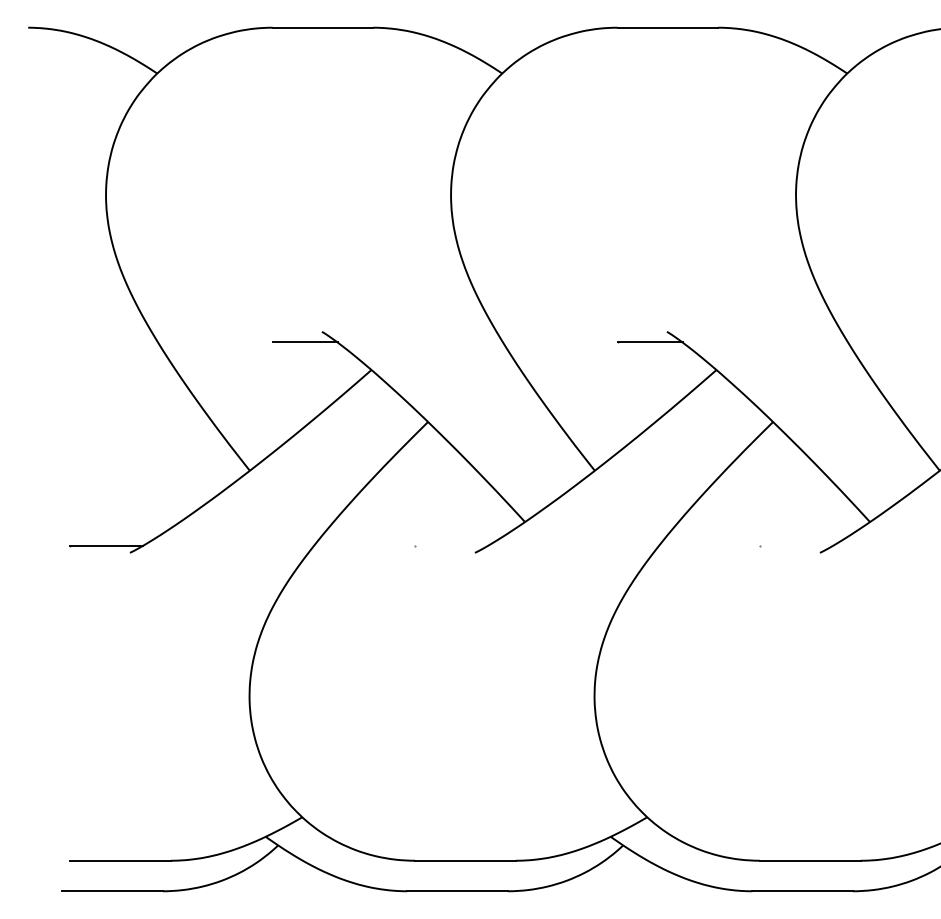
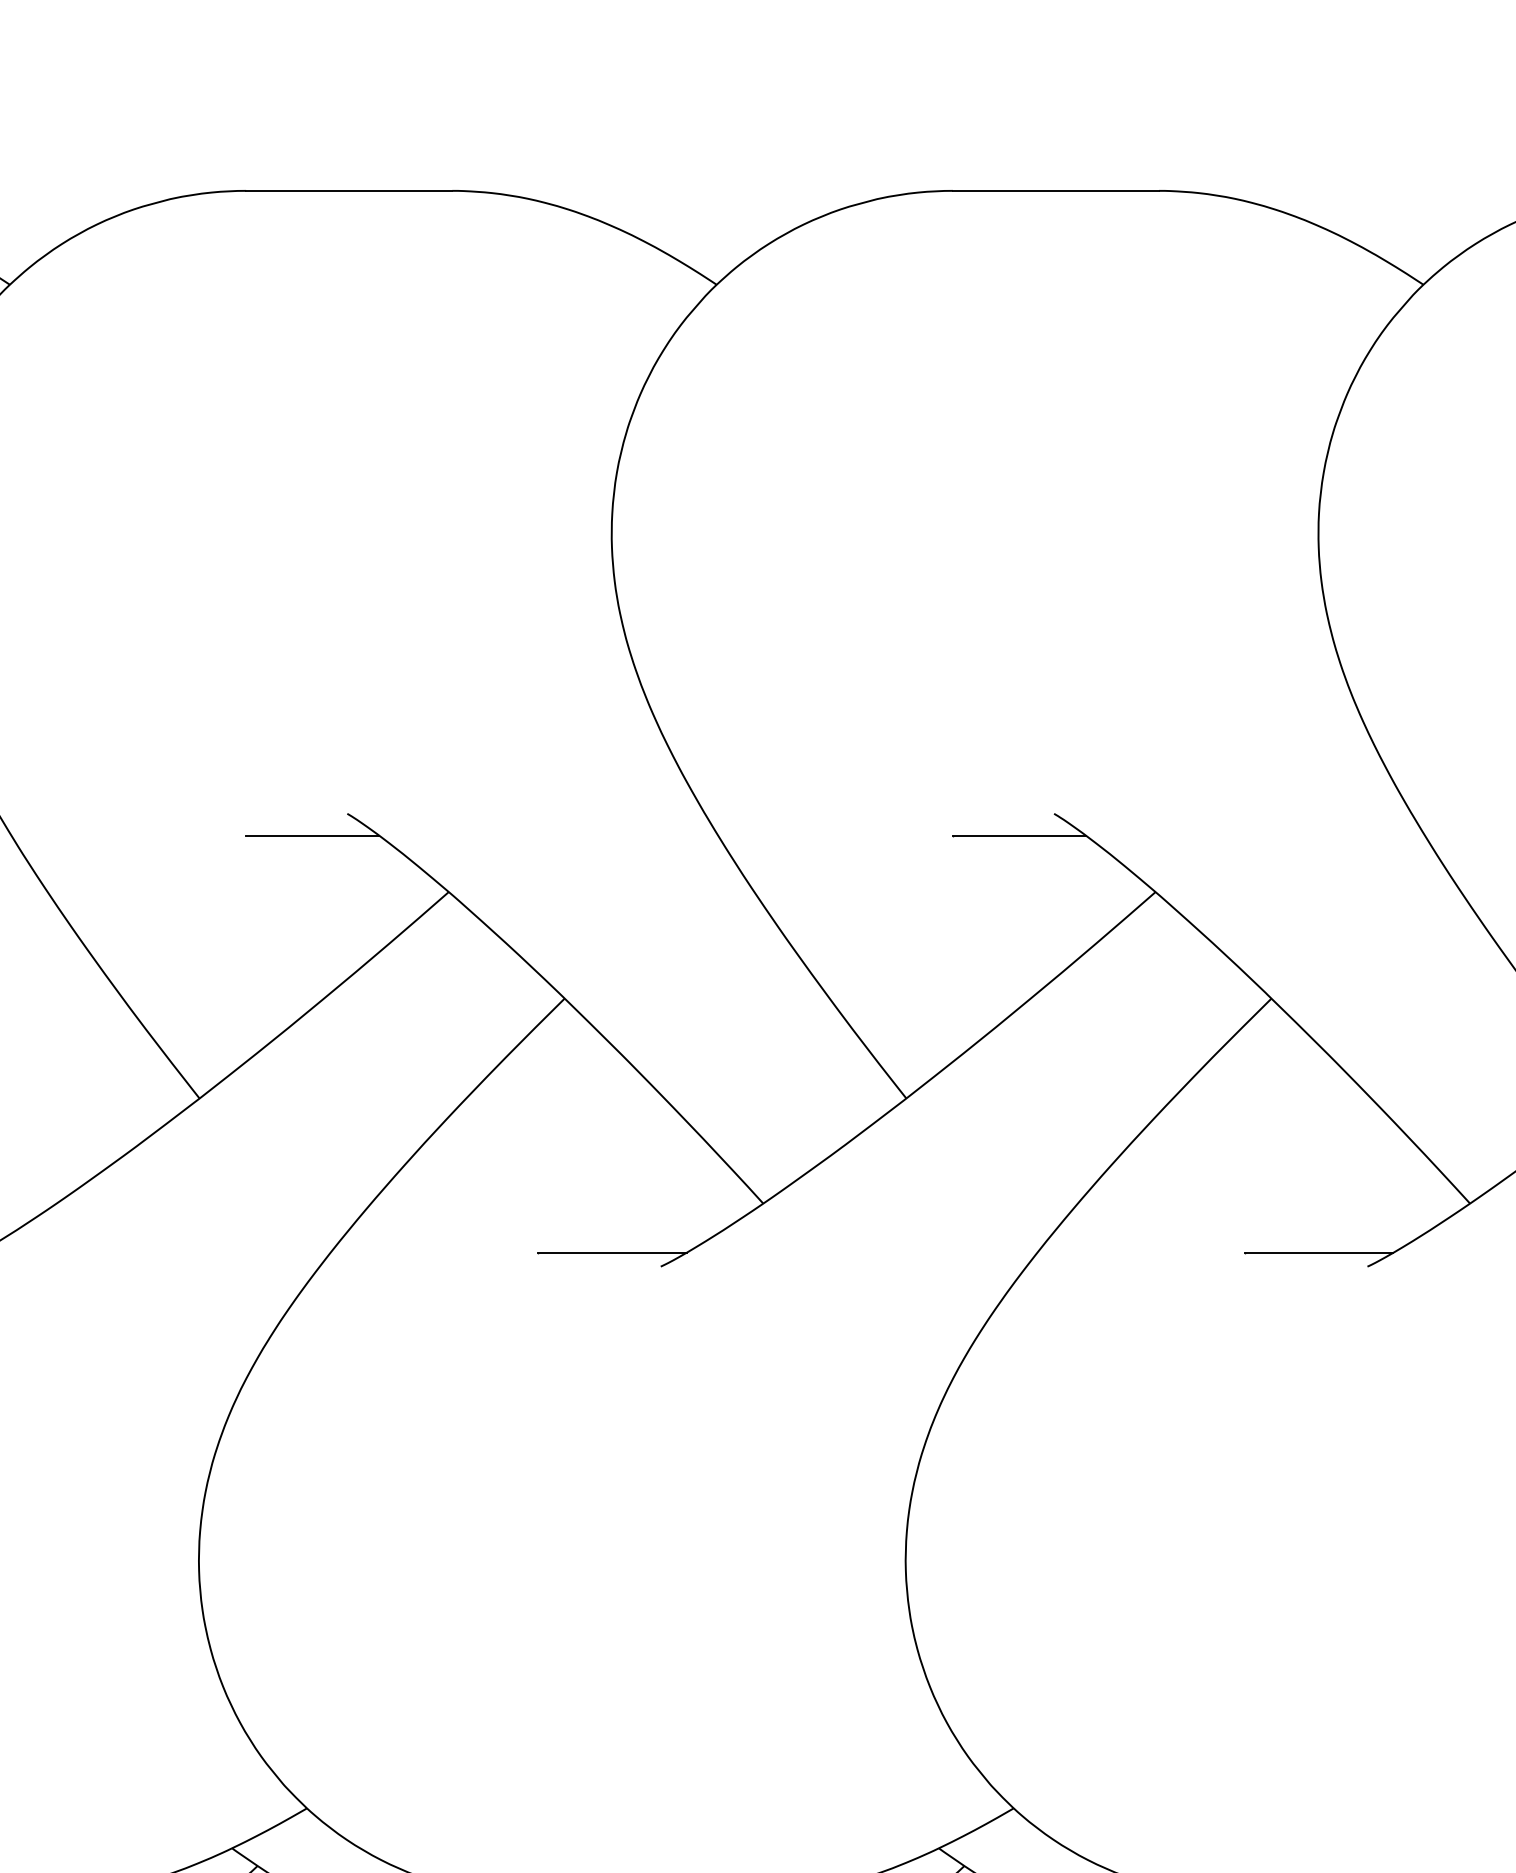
line: (451, 546) -> (612, 1253), added
line: (796, 546) -> (1319, 1253), added

